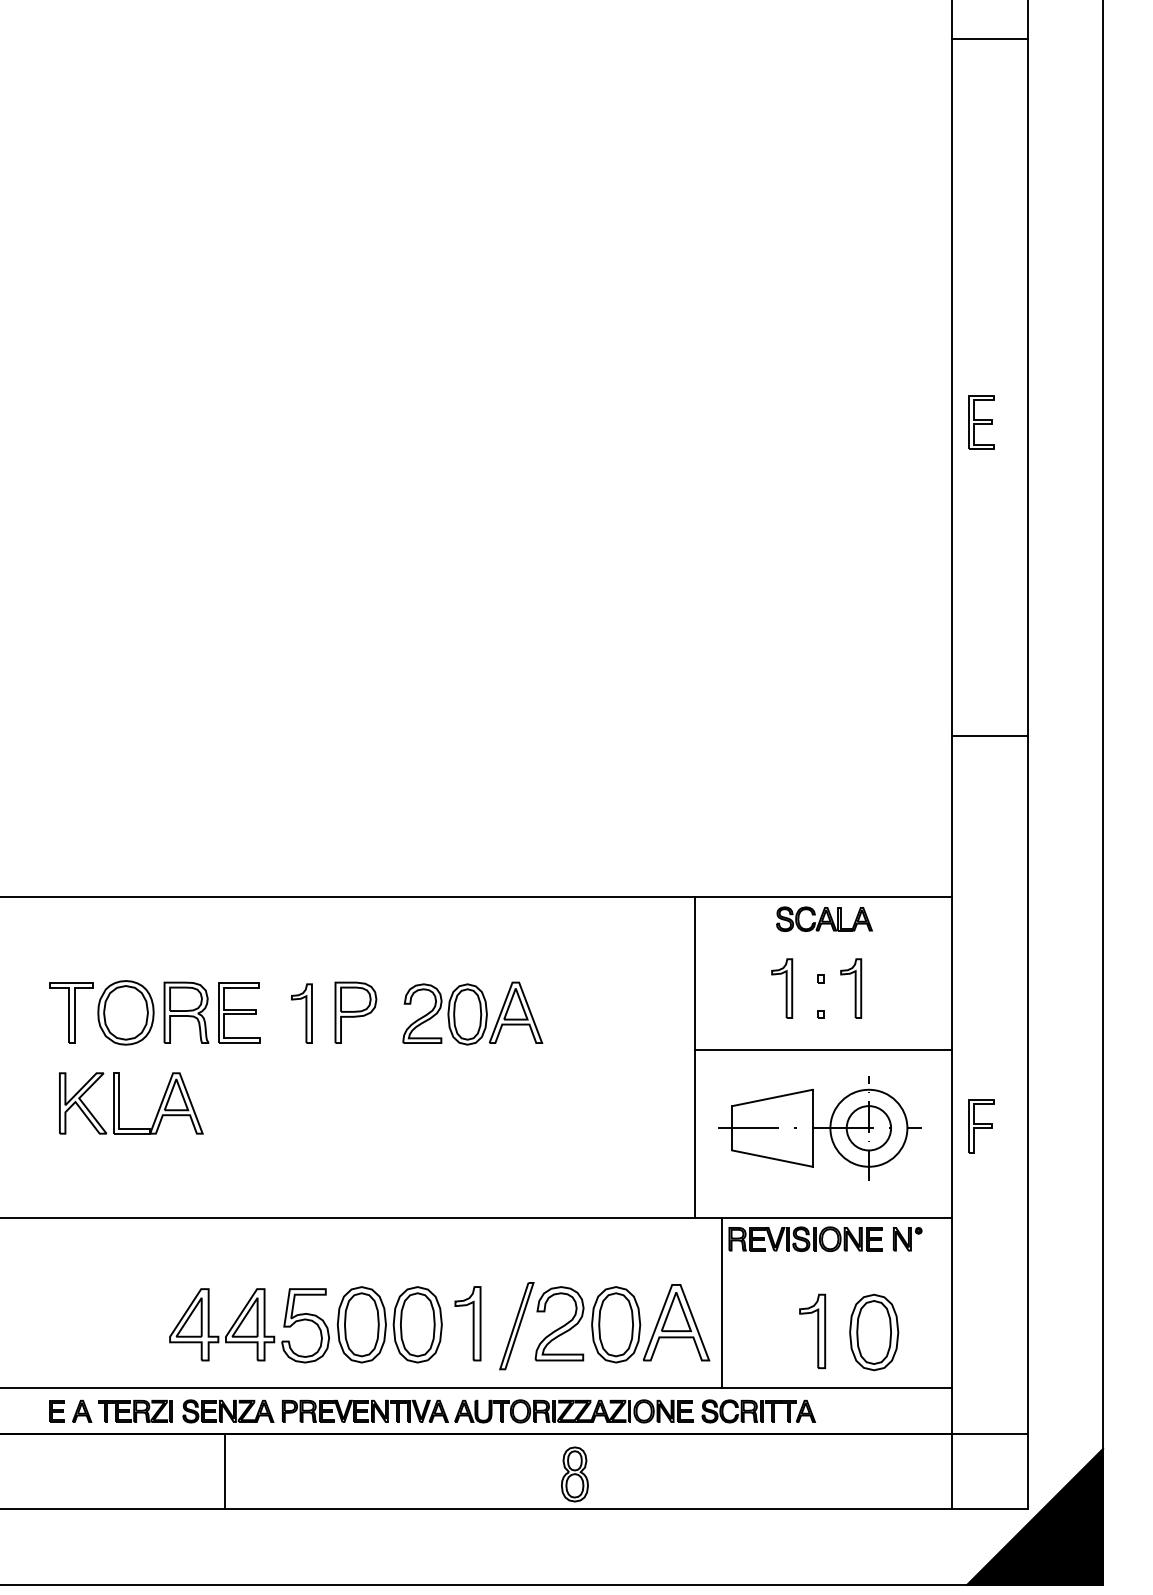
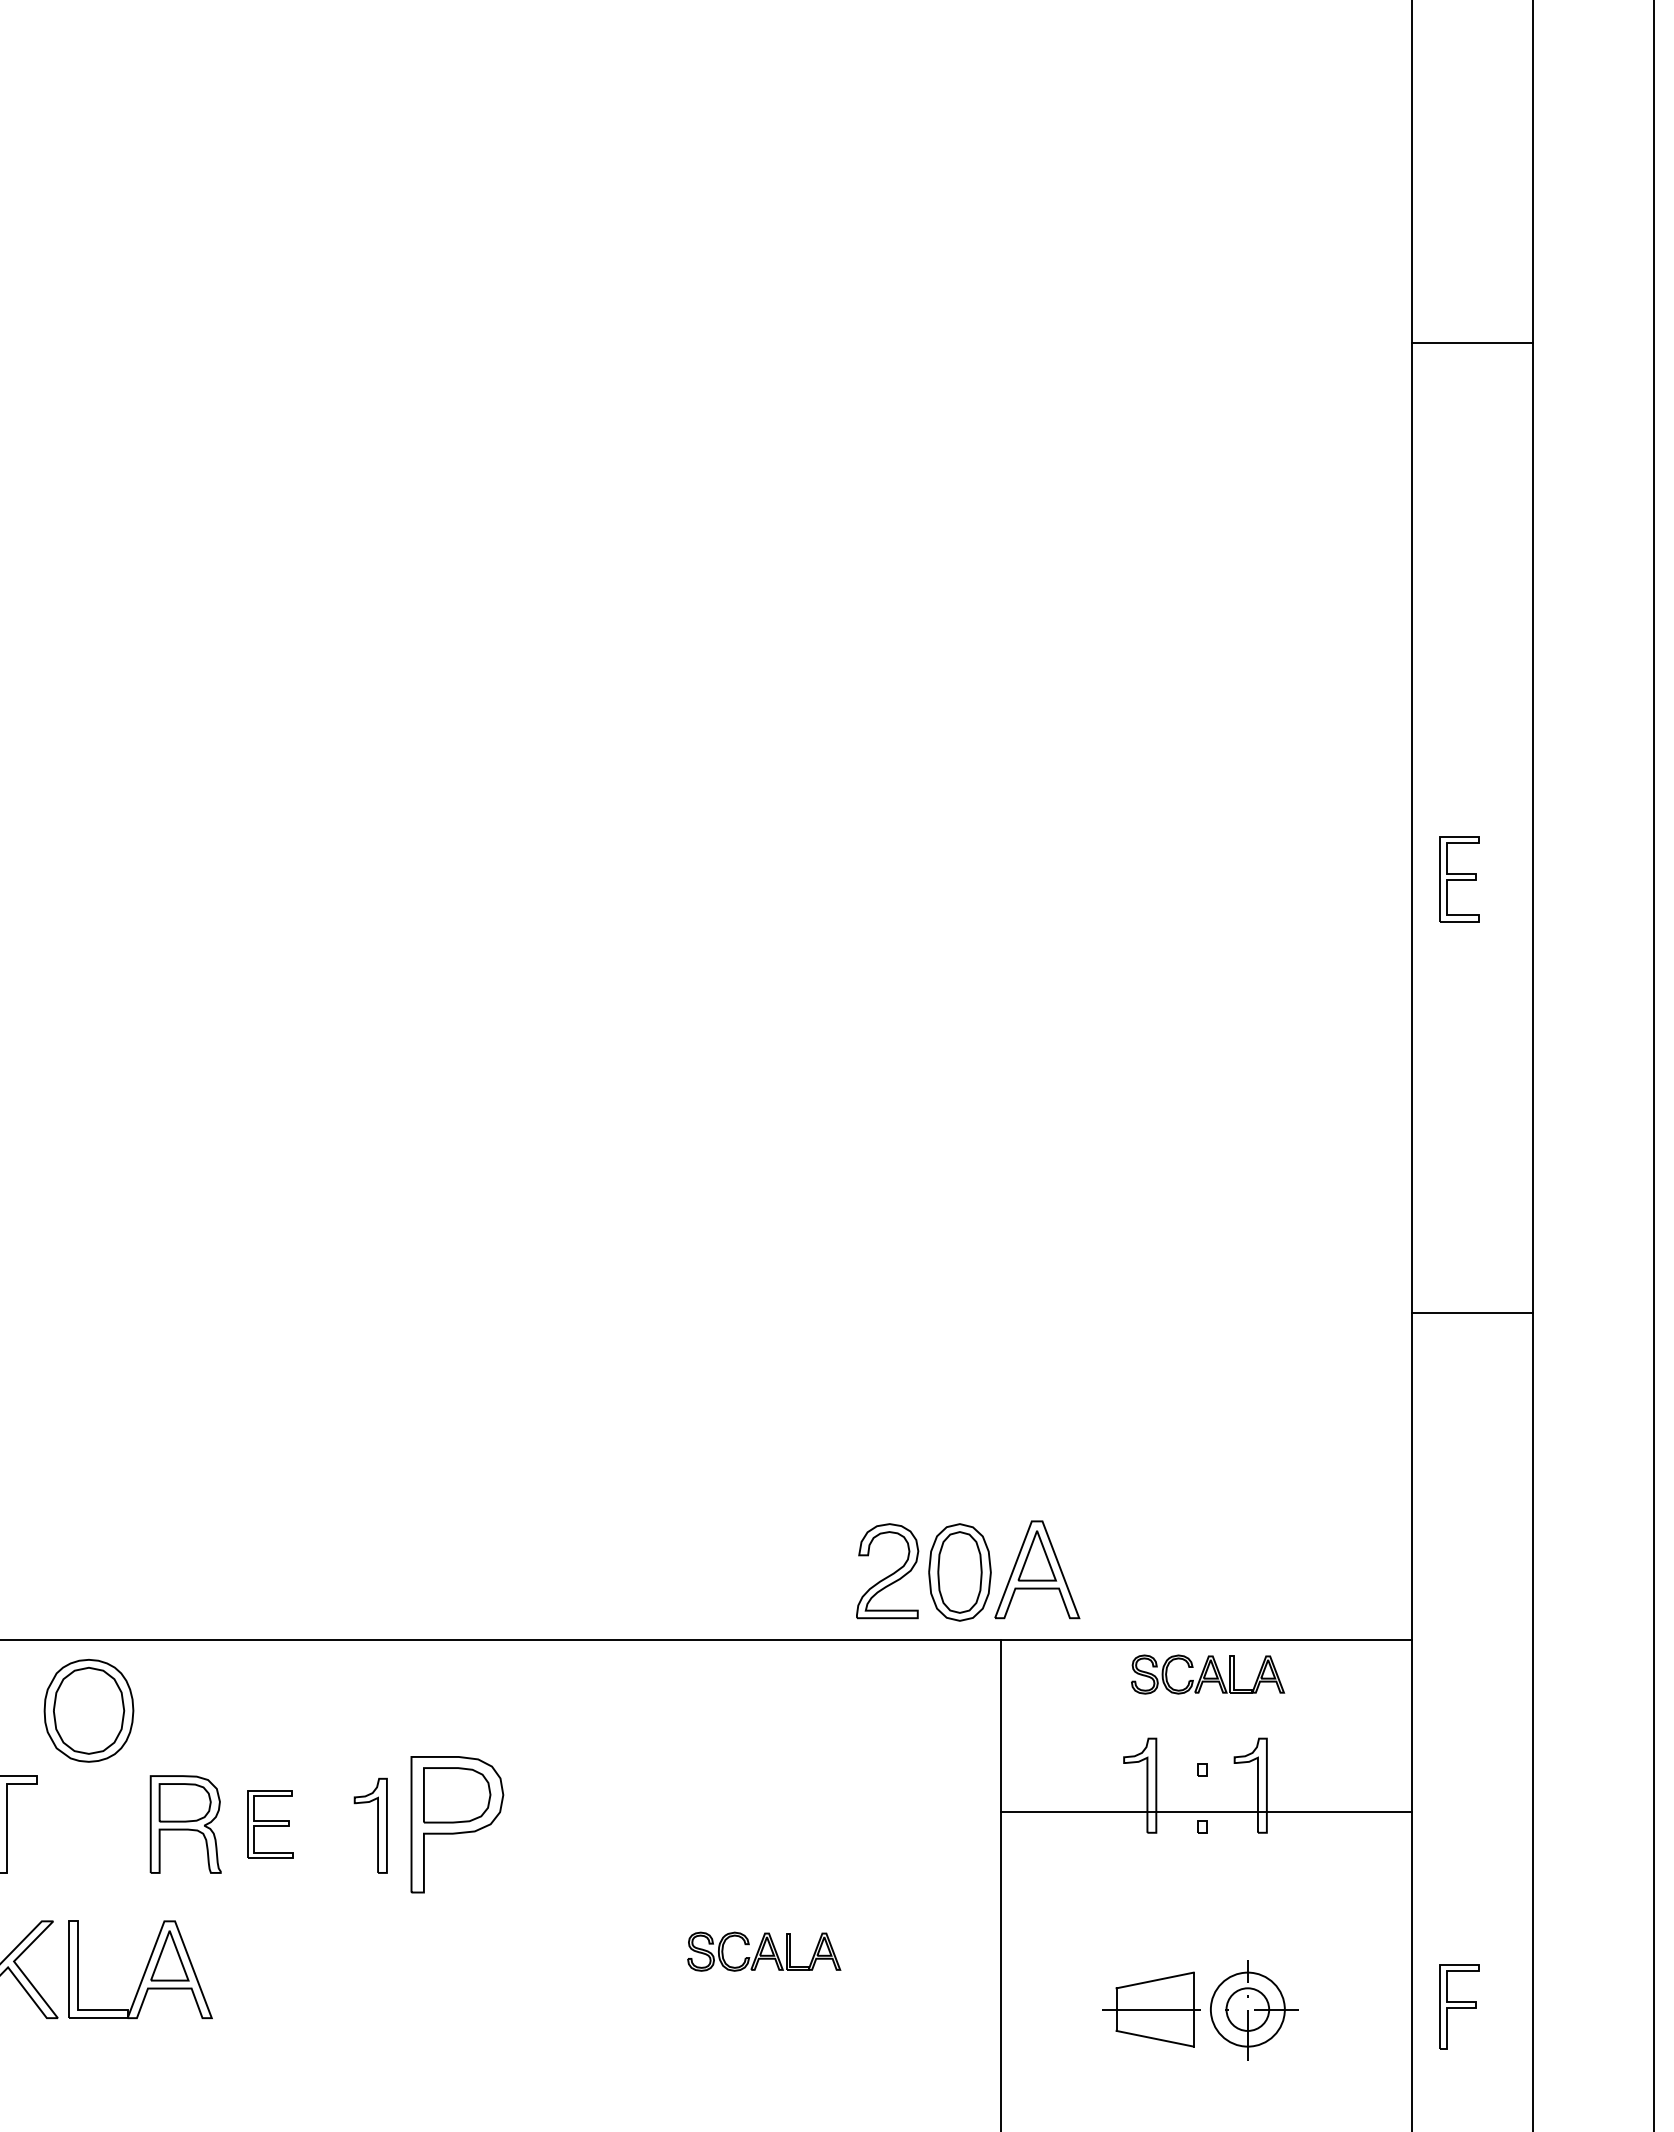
line: (989, 38) -> (1472, 342), moved
line: (989, 736) -> (1472, 1312), moved
part: (125, 1012) -> (88, 1710), moved
part: (239, 1012) -> (270, 1823), size x0.7
part: (355, 1012) -> (456, 1823), size x1.4
part: (472, 1013) -> (967, 1570), moved
line: (823, 1050) -> (1206, 1812), moved
part: (547, 1092) -> (764, 1952), added
part: (819, 1128) -> (1200, 2009), size x0.6

